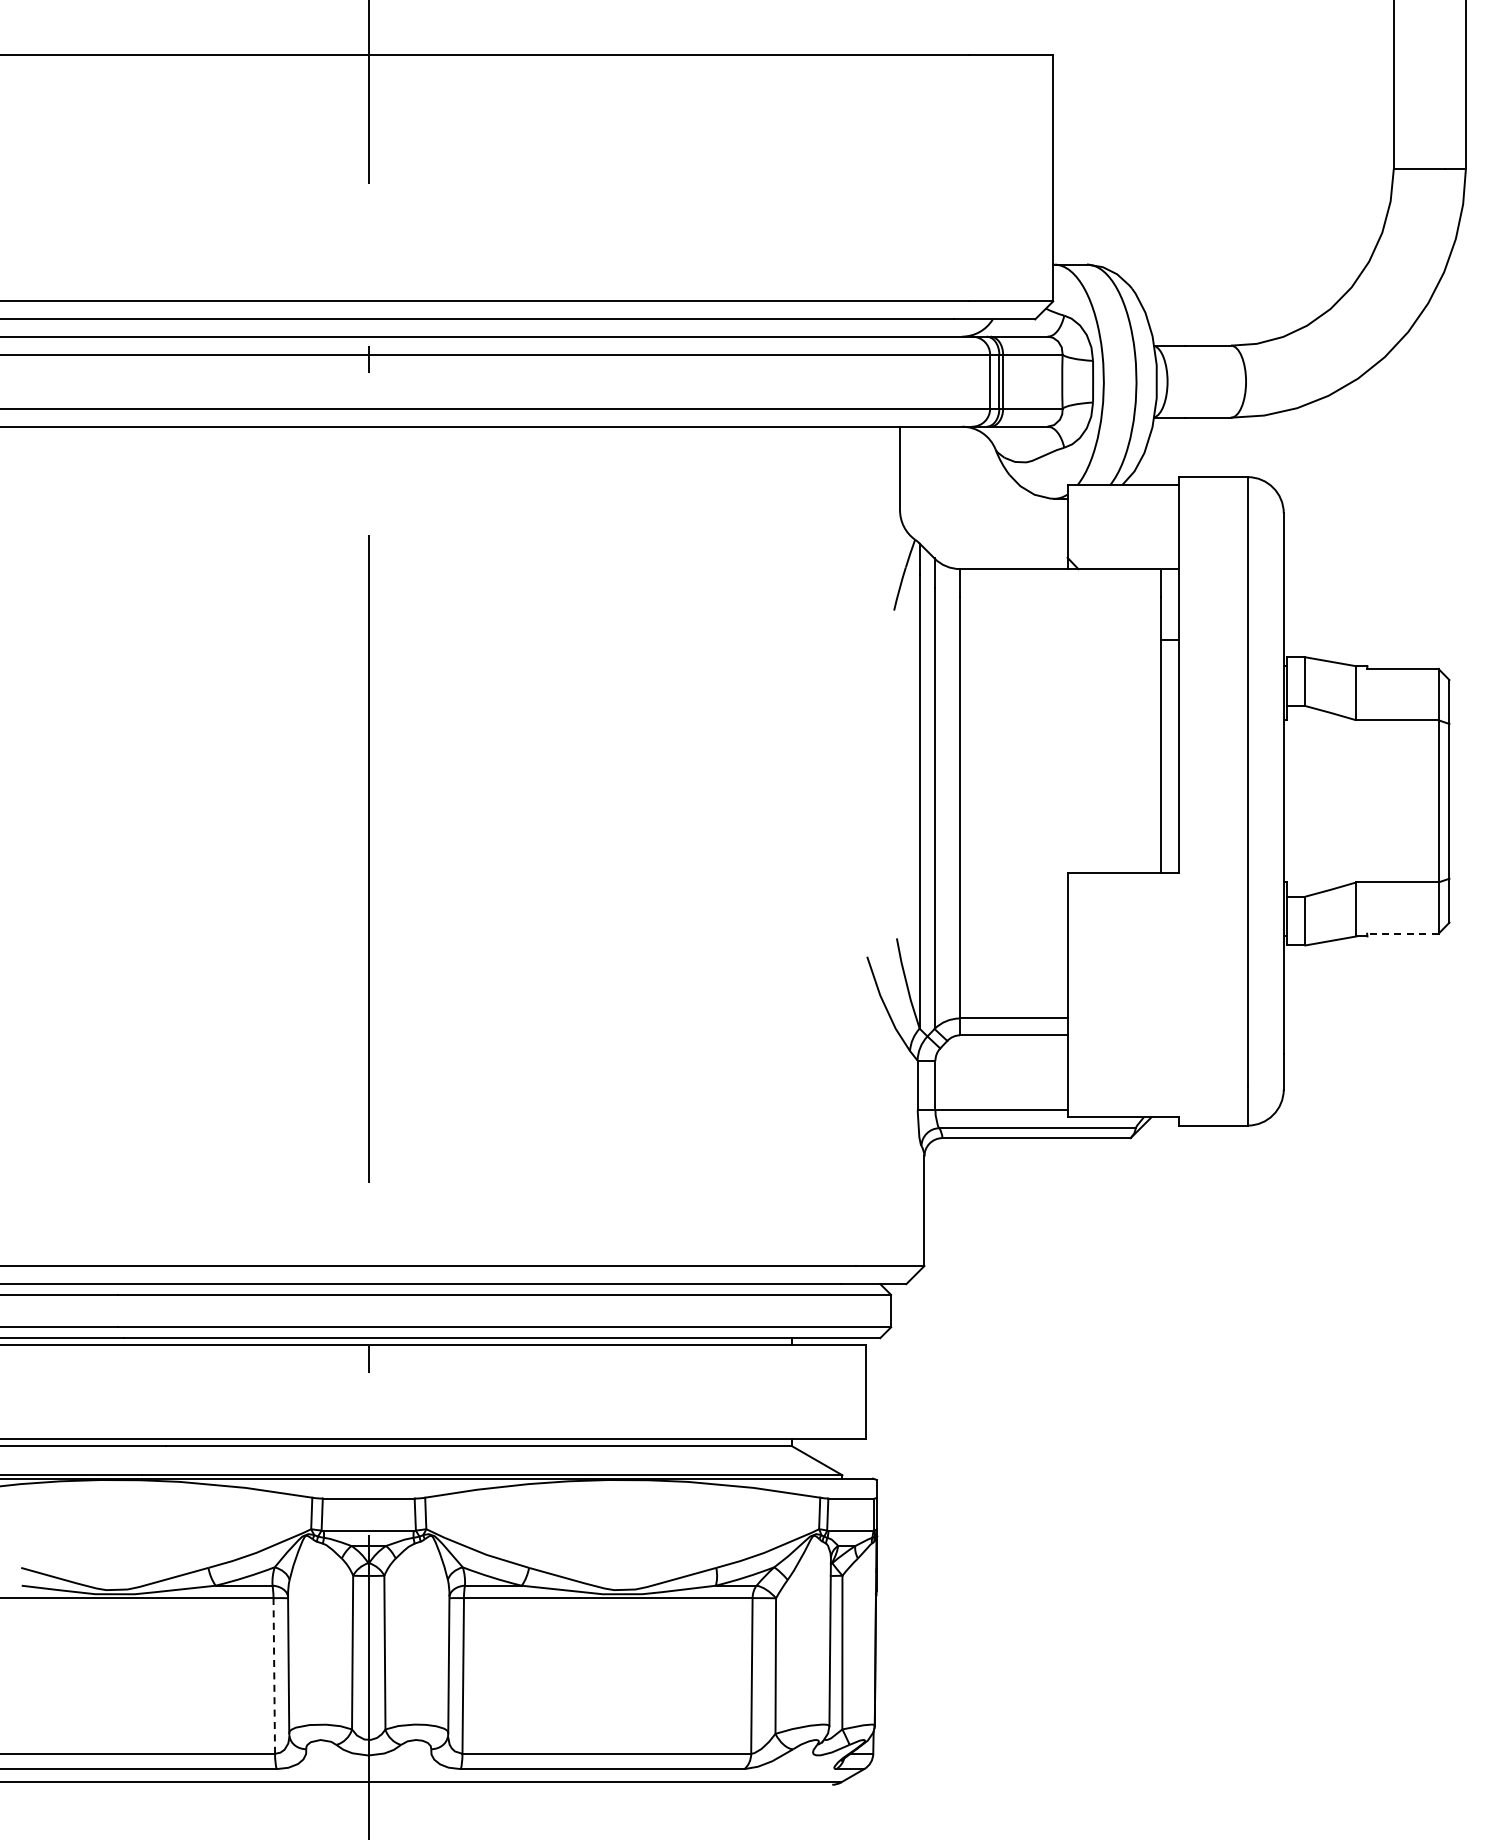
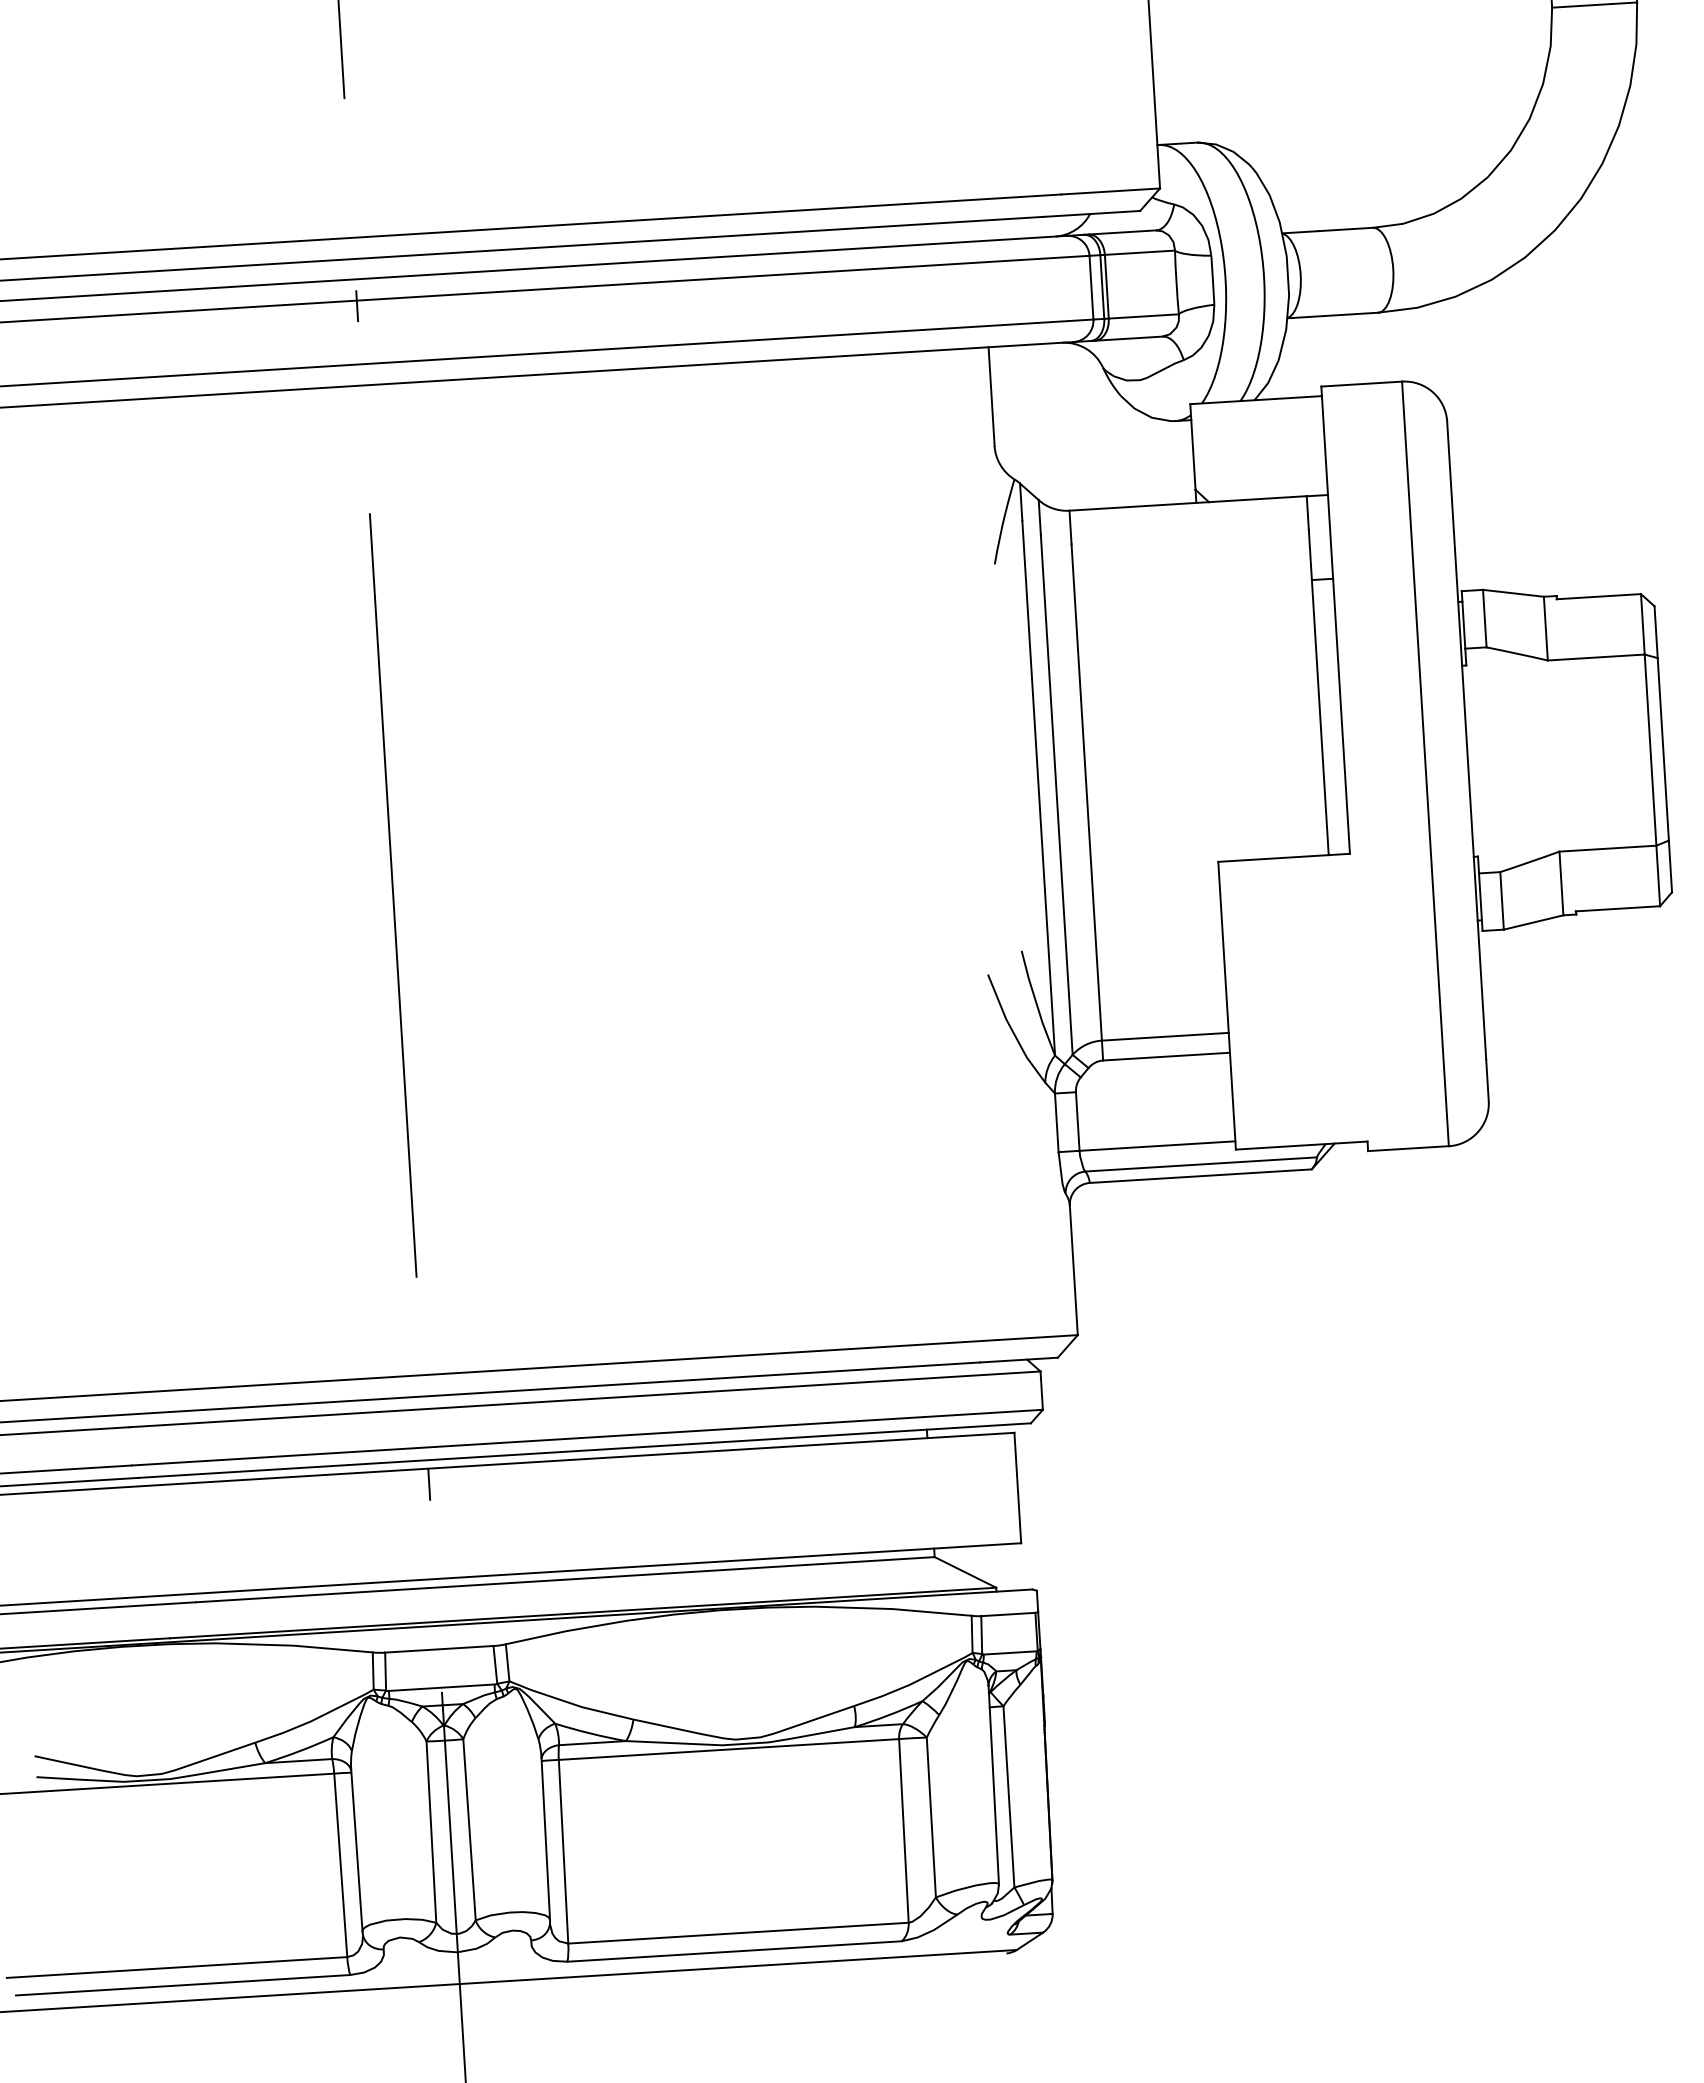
line: (1402, 933) -> (1617, 908), dashed -> solid
line: (274, 1675) -> (340, 1864), dashed -> solid

